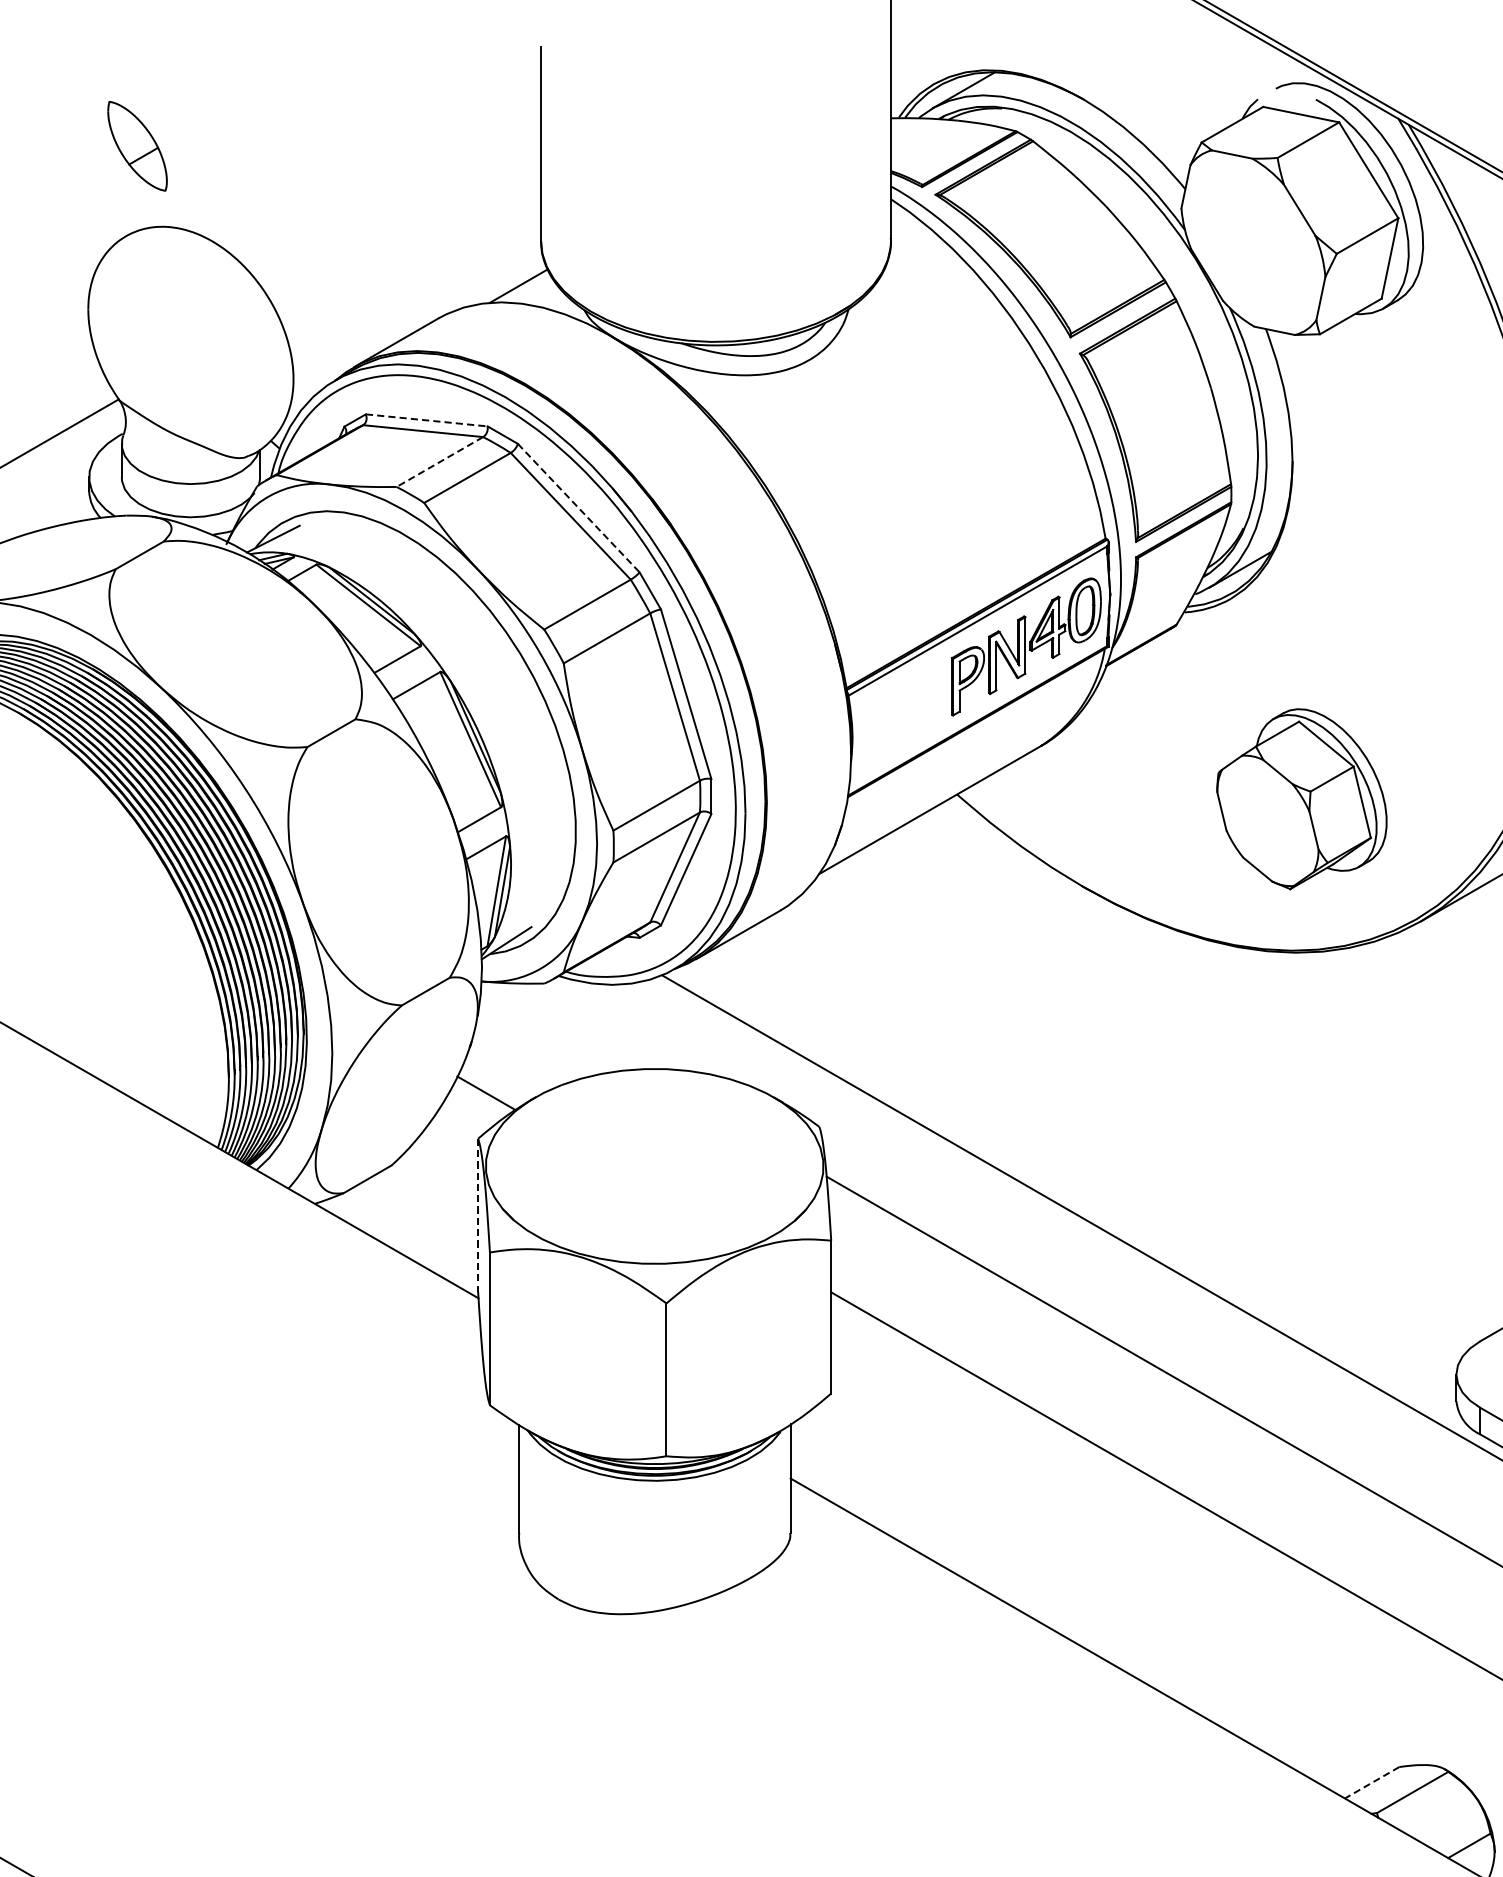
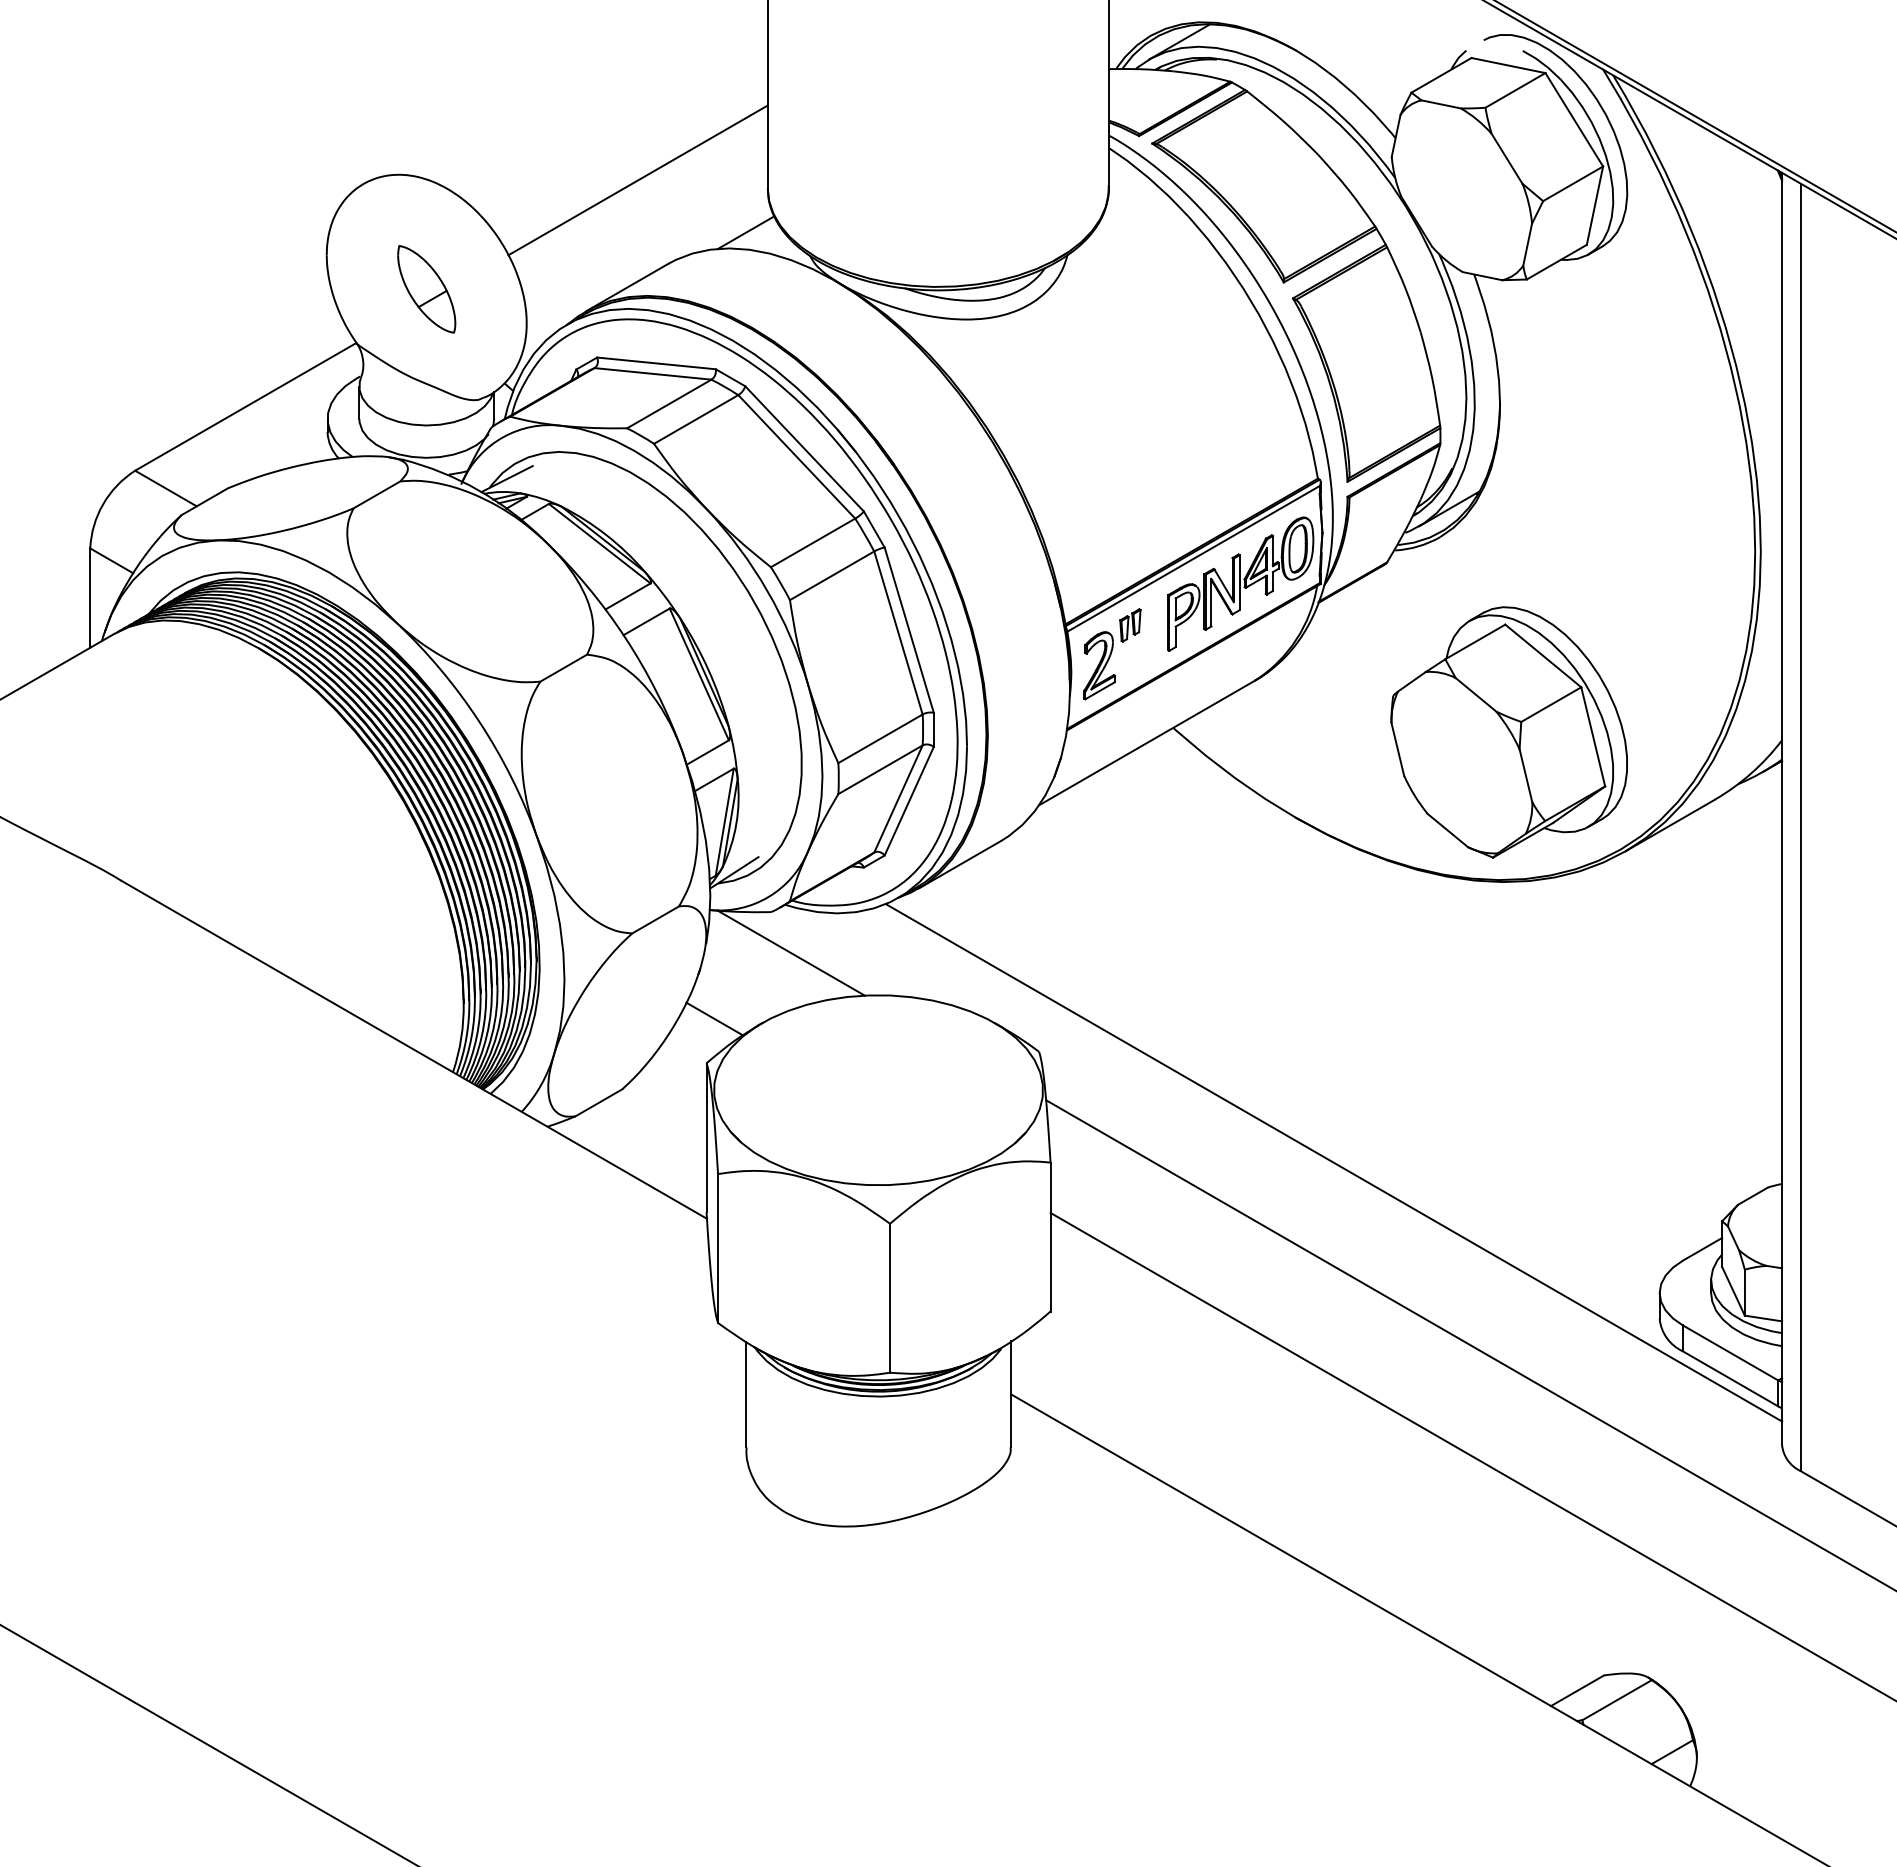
part: (137, 146) -> (426, 289), moved
line: (407, 232) -> (637, 180), added
line: (426, 420) -> (656, 363), dashed -> solid
line: (440, 461) -> (669, 403), dashed -> solid
line: (578, 508) -> (804, 449), dashed -> solid
part: (894, 719) -> (1112, 654), added
part: (1301, 799) -> (1508, 732), size x1.43
line: (564, 1025) -> (790, 952), added
line: (478, 1215) -> (706, 1138), dashed -> solid
line: (1372, 1782) -> (1577, 1690), dashed -> solid

